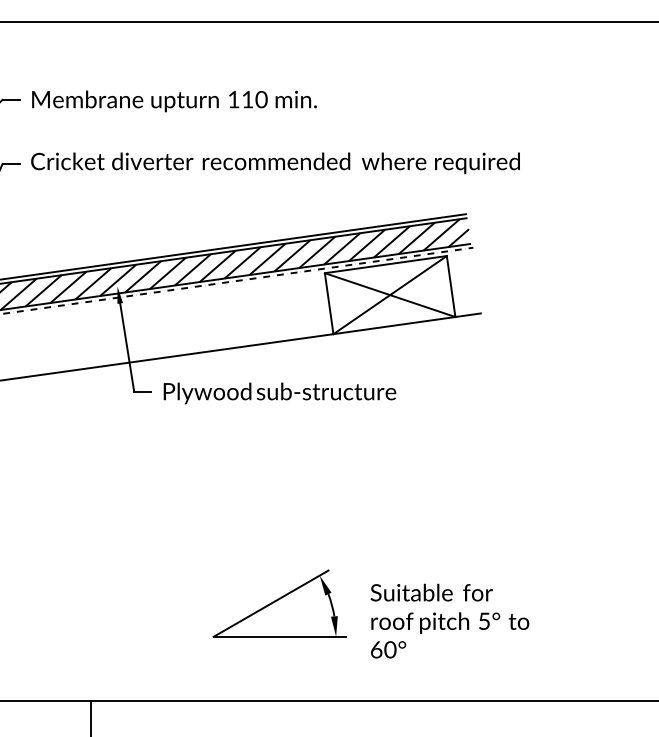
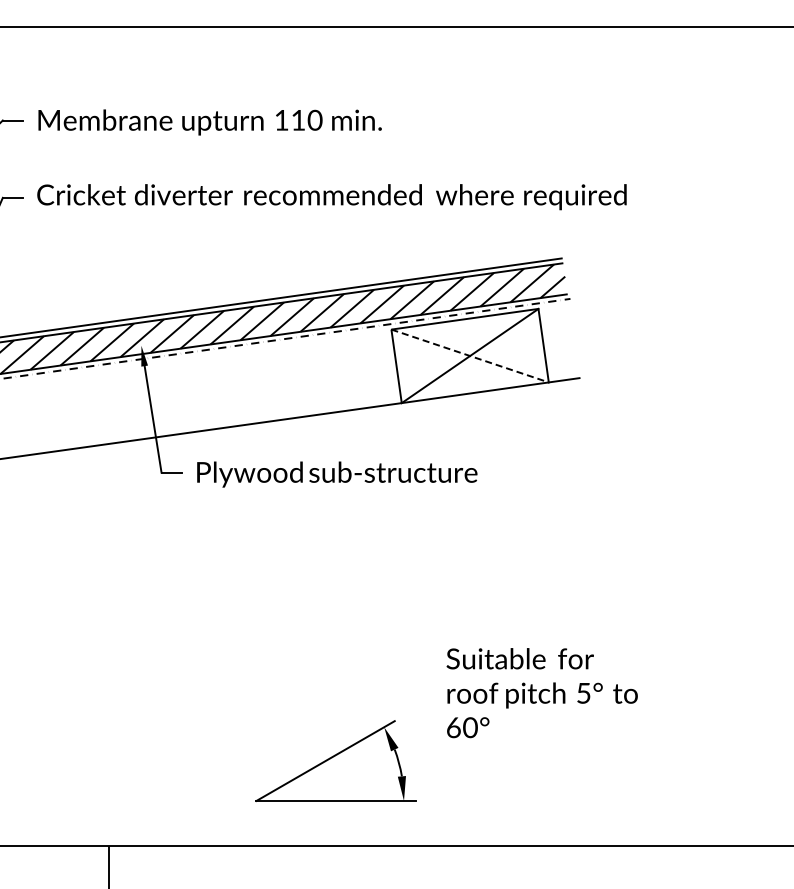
line: (390, 295) -> (470, 356), solid -> dashed
part: (279, 603) -> (335, 760), moved
text: (449, 621) -> (541, 693), moved

